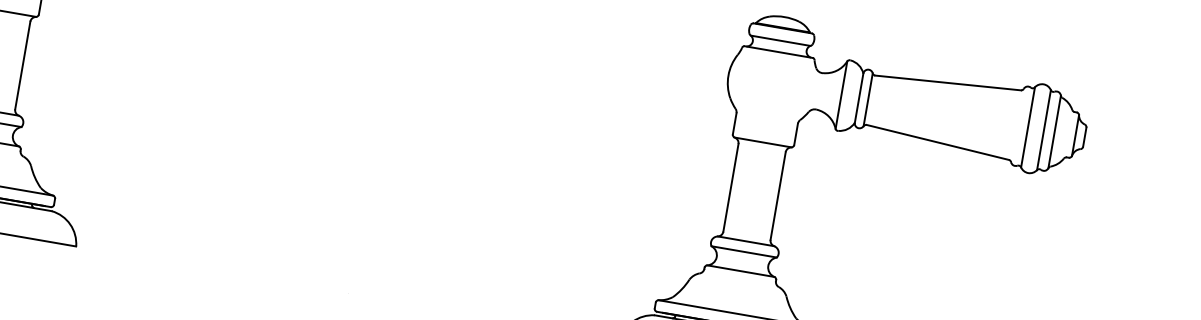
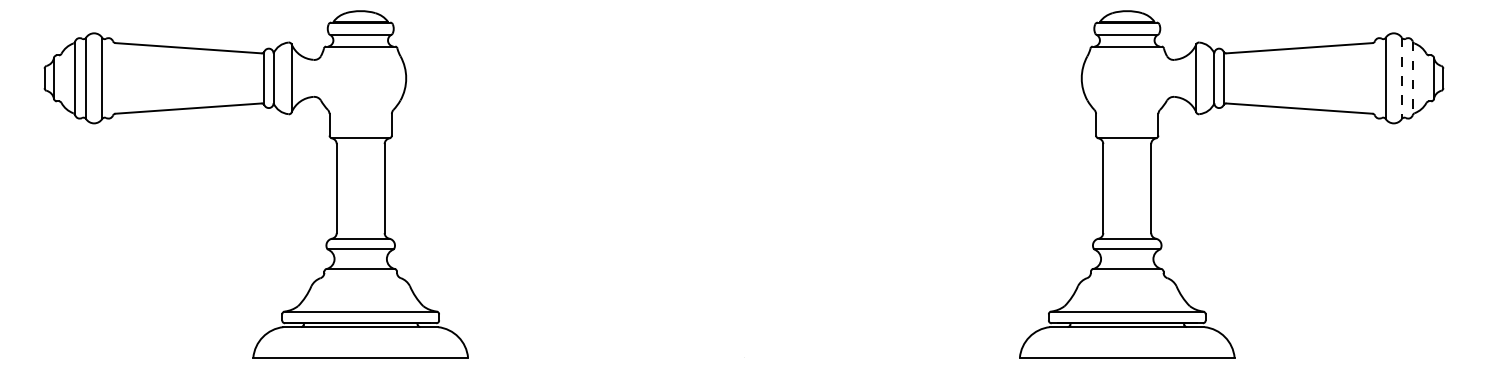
line: (1043, 130) -> (1401, 78), solid -> dashed
line: (1054, 132) -> (1412, 78), solid -> dashed

